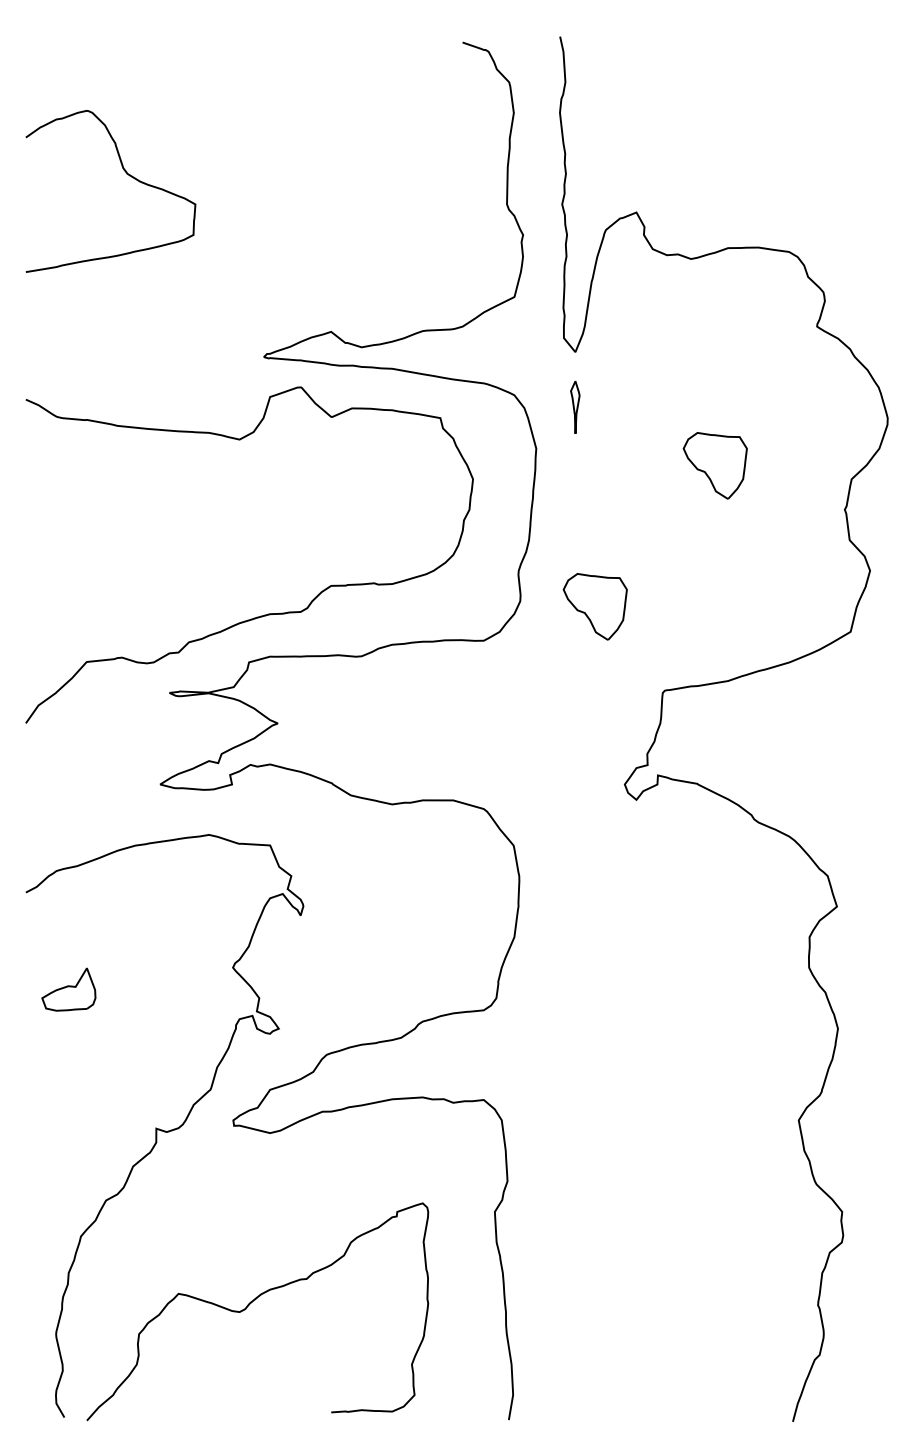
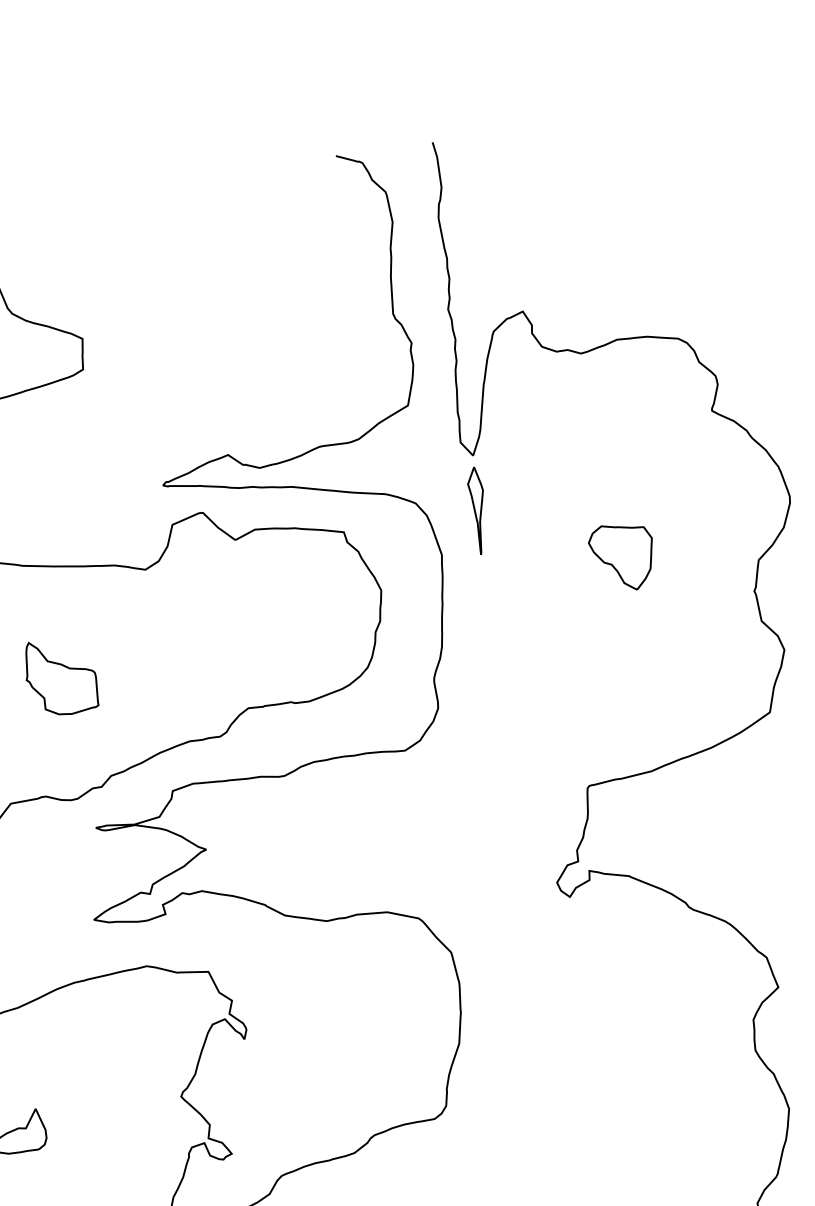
part: (575, 407) -> (477, 510), size x1.67
part: (146, 540) -> (60, 677), added
part: (594, 606) -> (512, 707), removed

